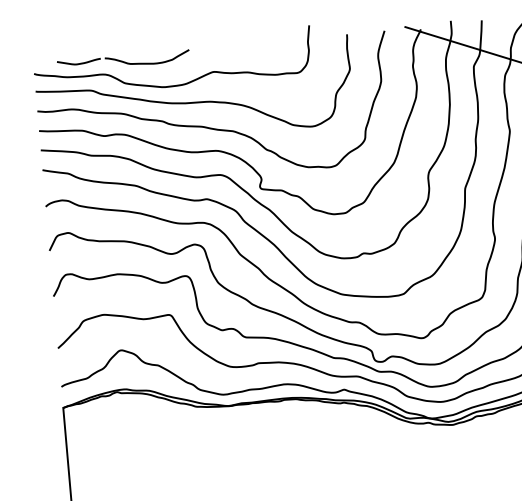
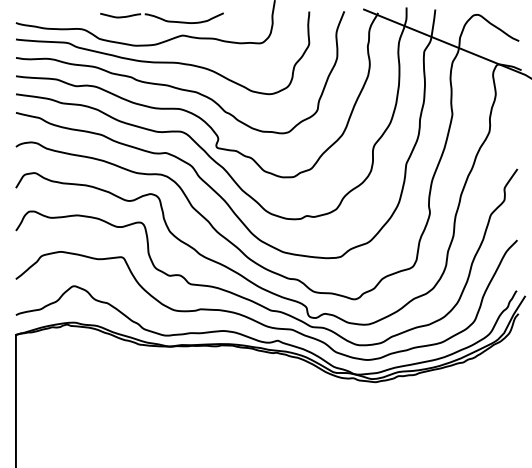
part: (122, 60) -> (161, 17), moved

